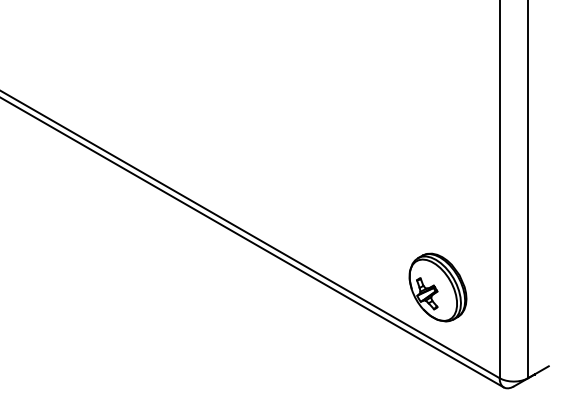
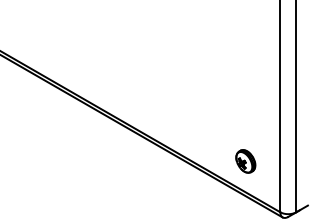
part: (437, 287) -> (245, 161), size x0.6

